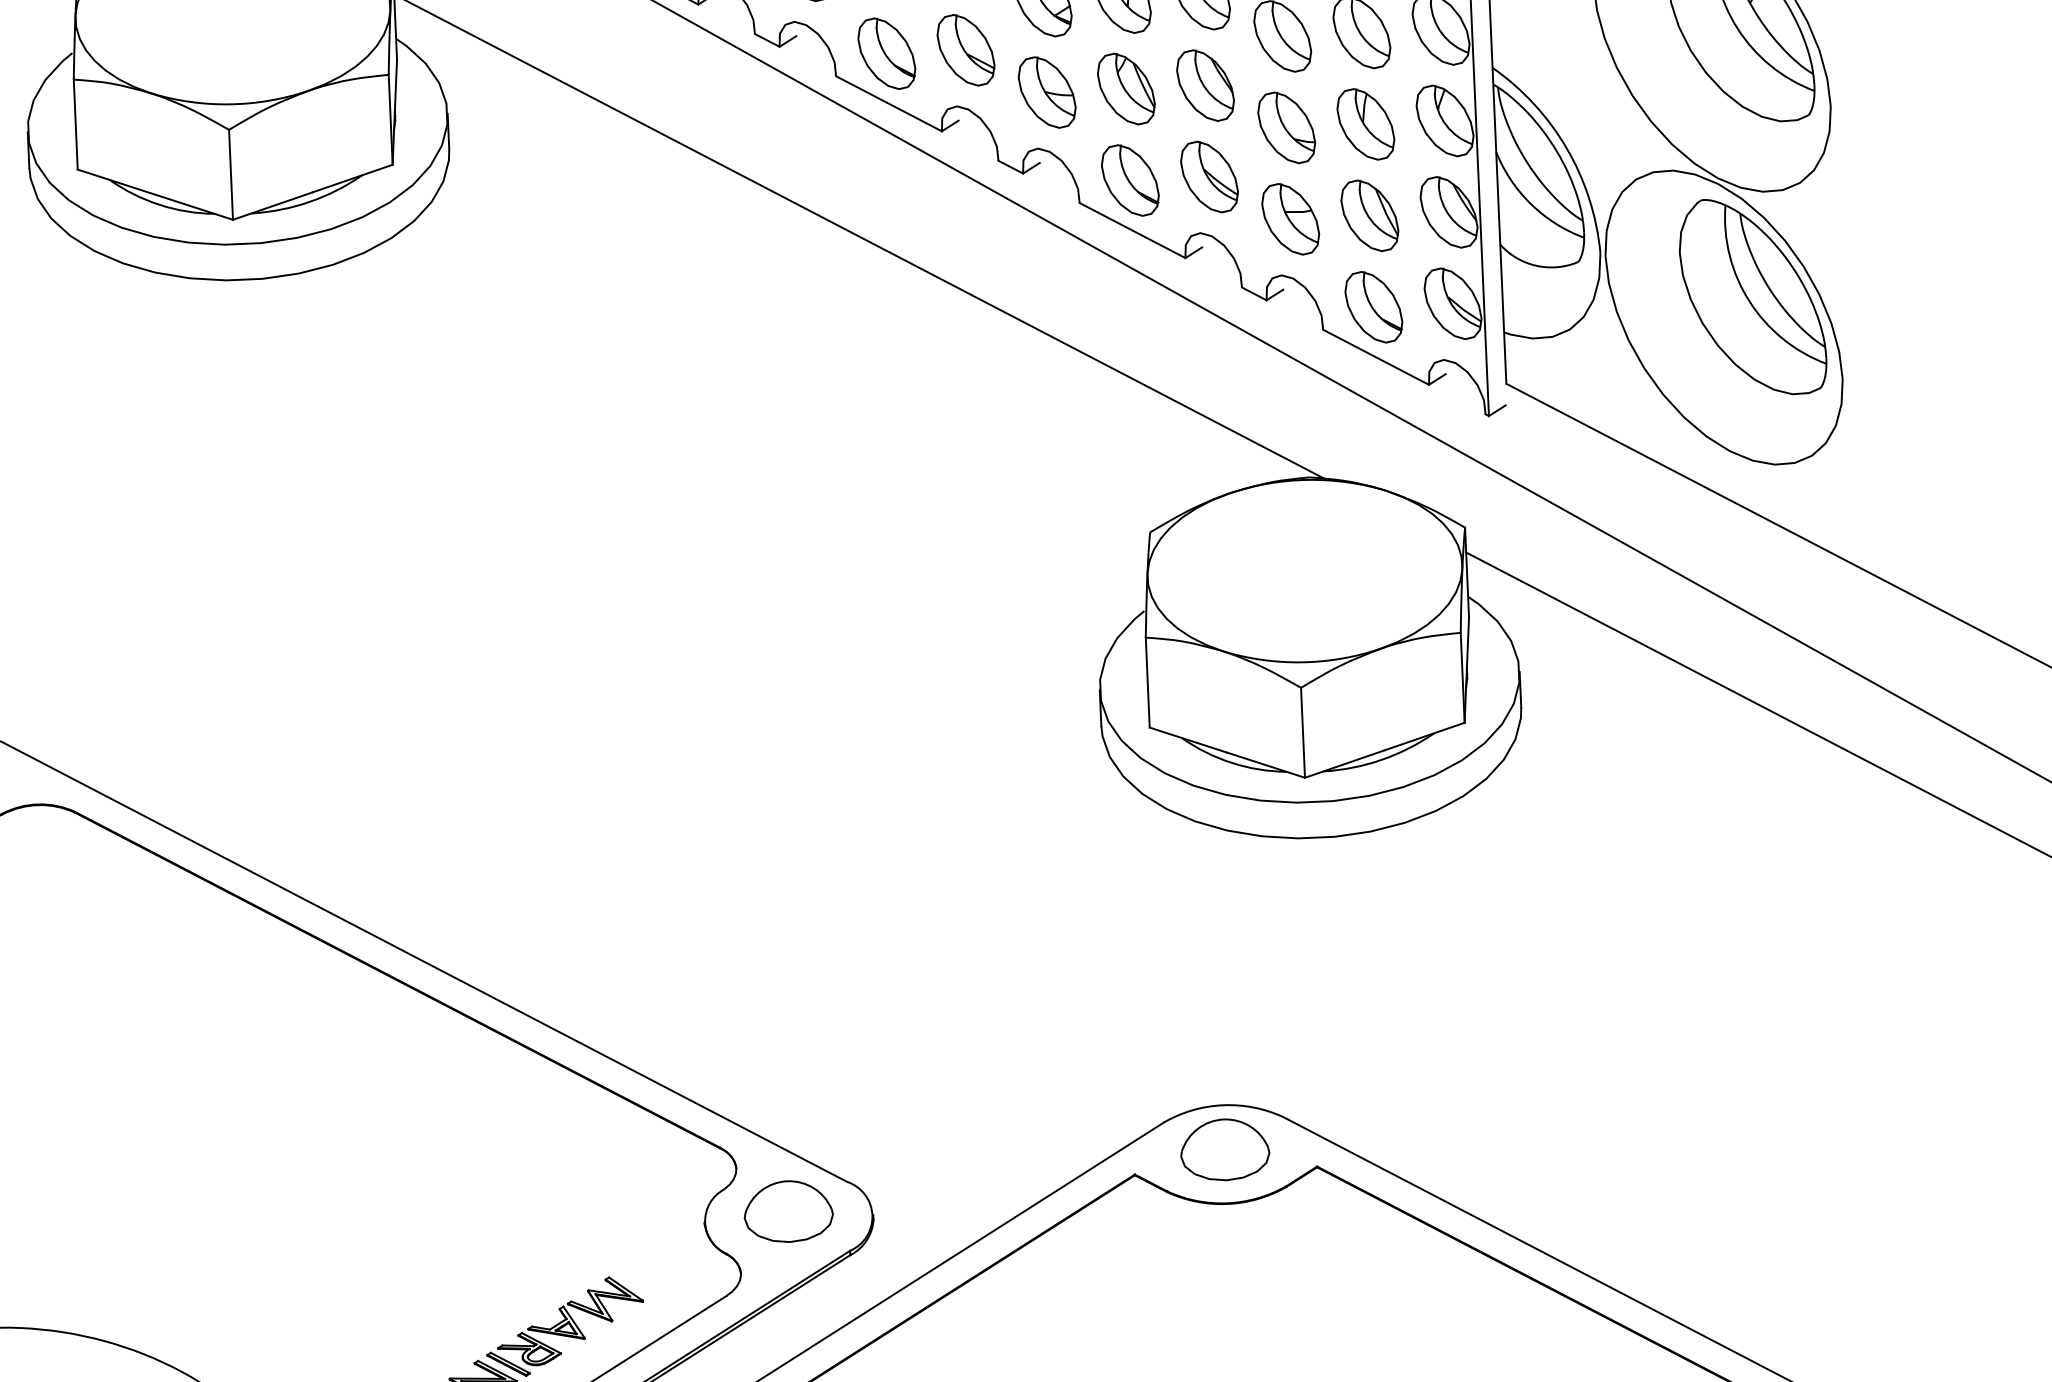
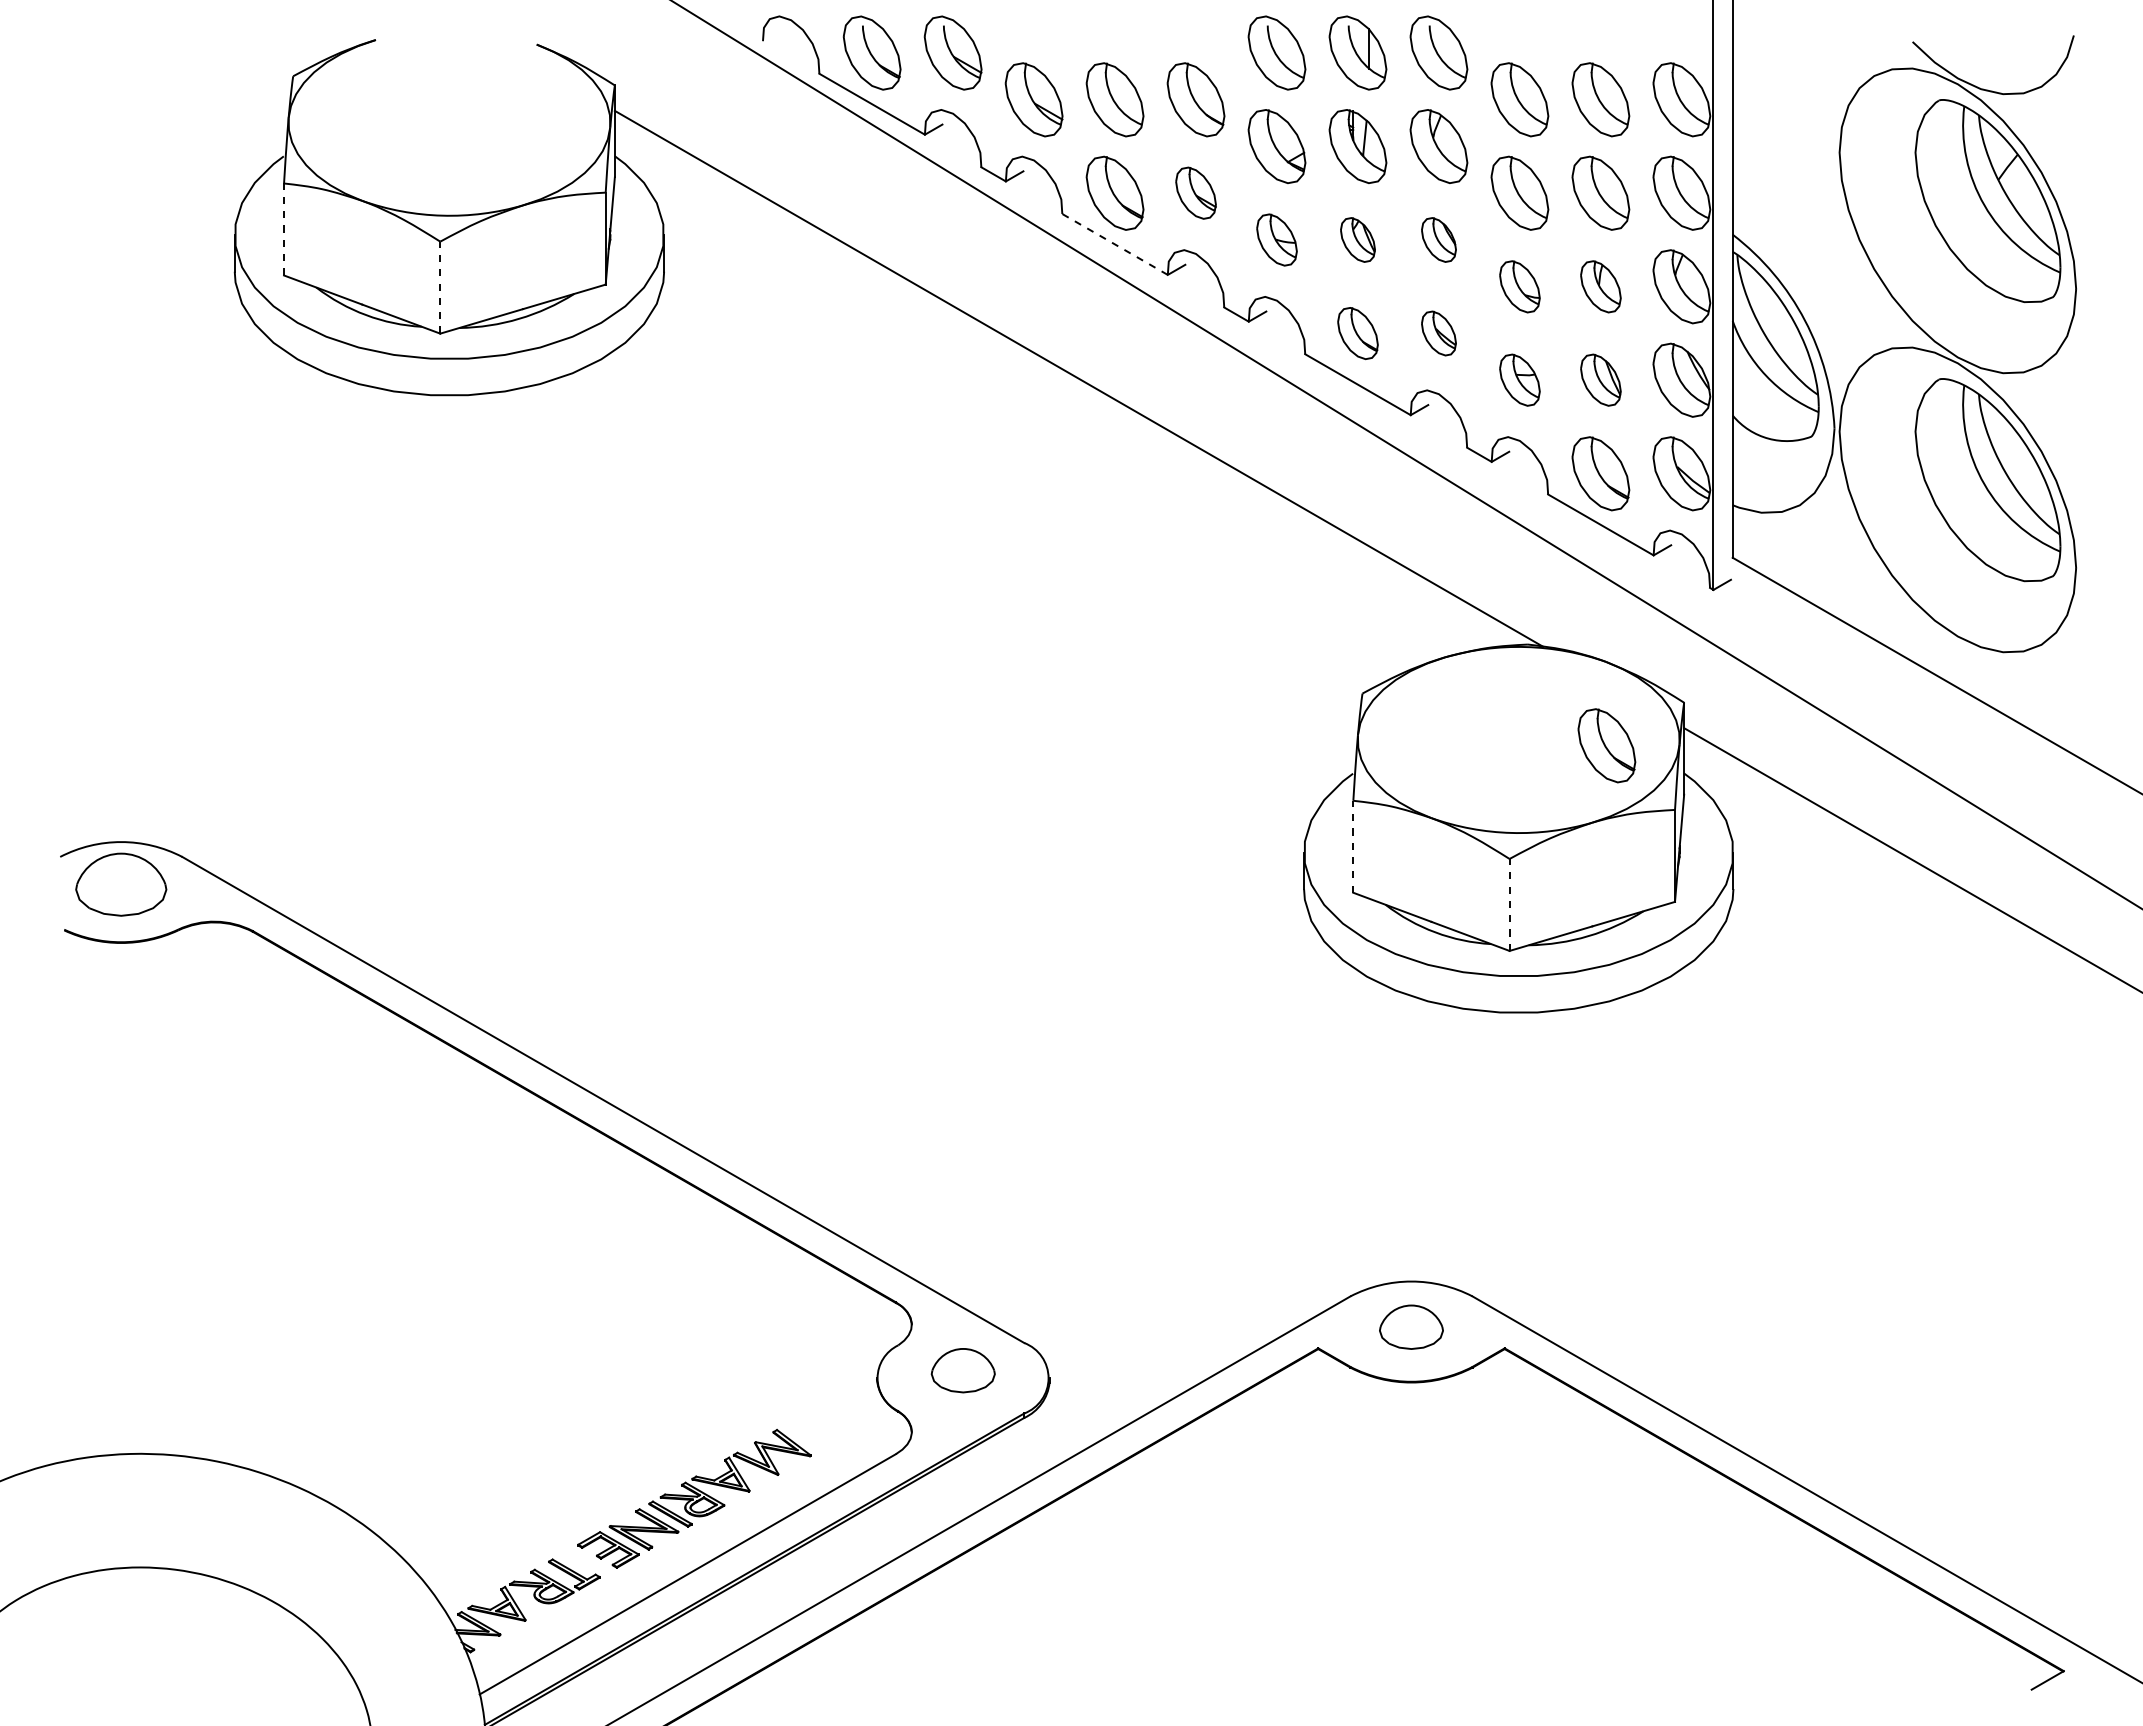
part: (965, 49) -> (1195, 192), size x0.7
part: (1205, 85) -> (1438, 239), size x0.6
part: (1125, 88) -> (1357, 239), size x0.6
part: (1046, 92) -> (1276, 239), size x0.7
line: (889, 103) -> (1115, 244), solid -> dashed
line: (76, 124) -> (284, 229), solid -> dashed
part: (1365, 124) -> (1600, 286), size x0.7
part: (1286, 127) -> (1519, 286), size x0.7
line: (231, 174) -> (440, 287), solid -> dashed
part: (1209, 177) -> (1438, 333), size x0.6
part: (1129, 180) -> (1357, 333), size x0.7
part: (1369, 215) -> (1600, 379), size x0.7
part: (1290, 218) -> (1519, 379), size x0.7
part: (1390, 572) -> (1606, 745), added
line: (1147, 682) -> (1353, 846), solid -> dashed
line: (1302, 732) -> (1509, 904), solid -> dashed
part: (1225, 1150) -> (1411, 1327), size x0.7
part: (788, 1211) -> (963, 1370), size x0.7

